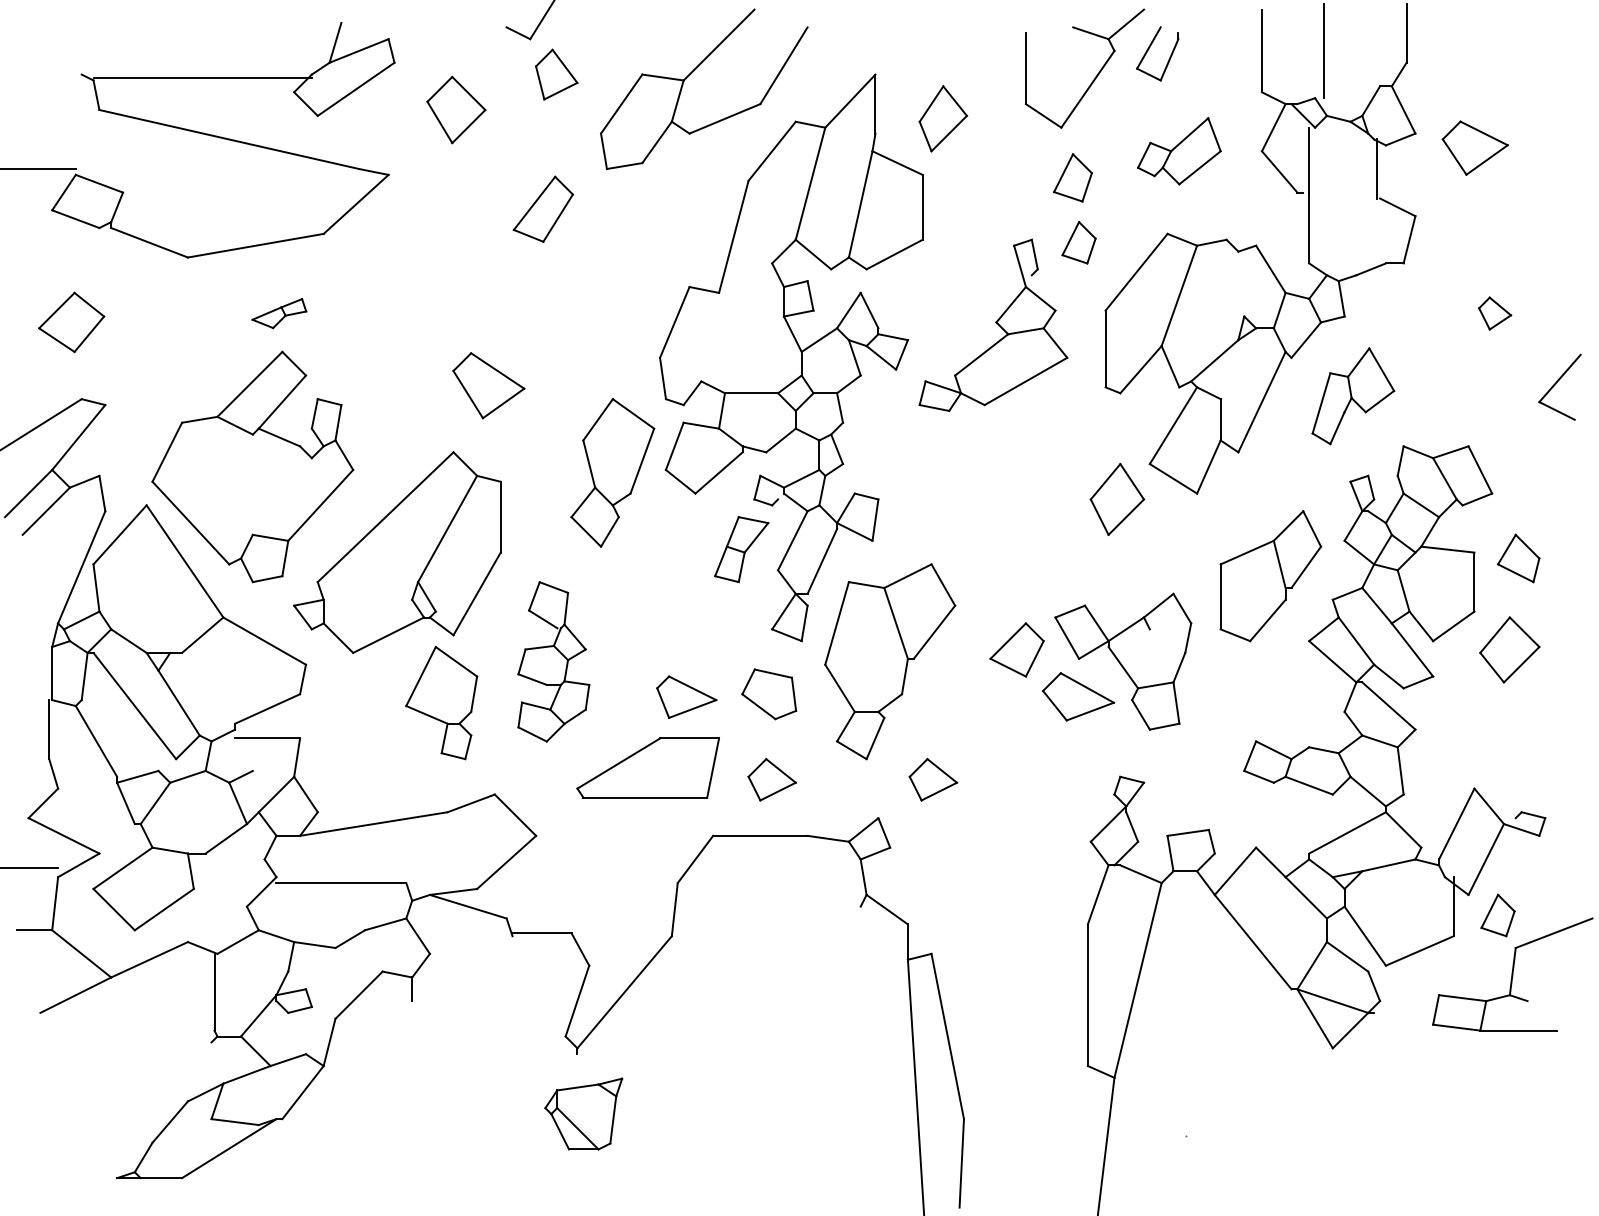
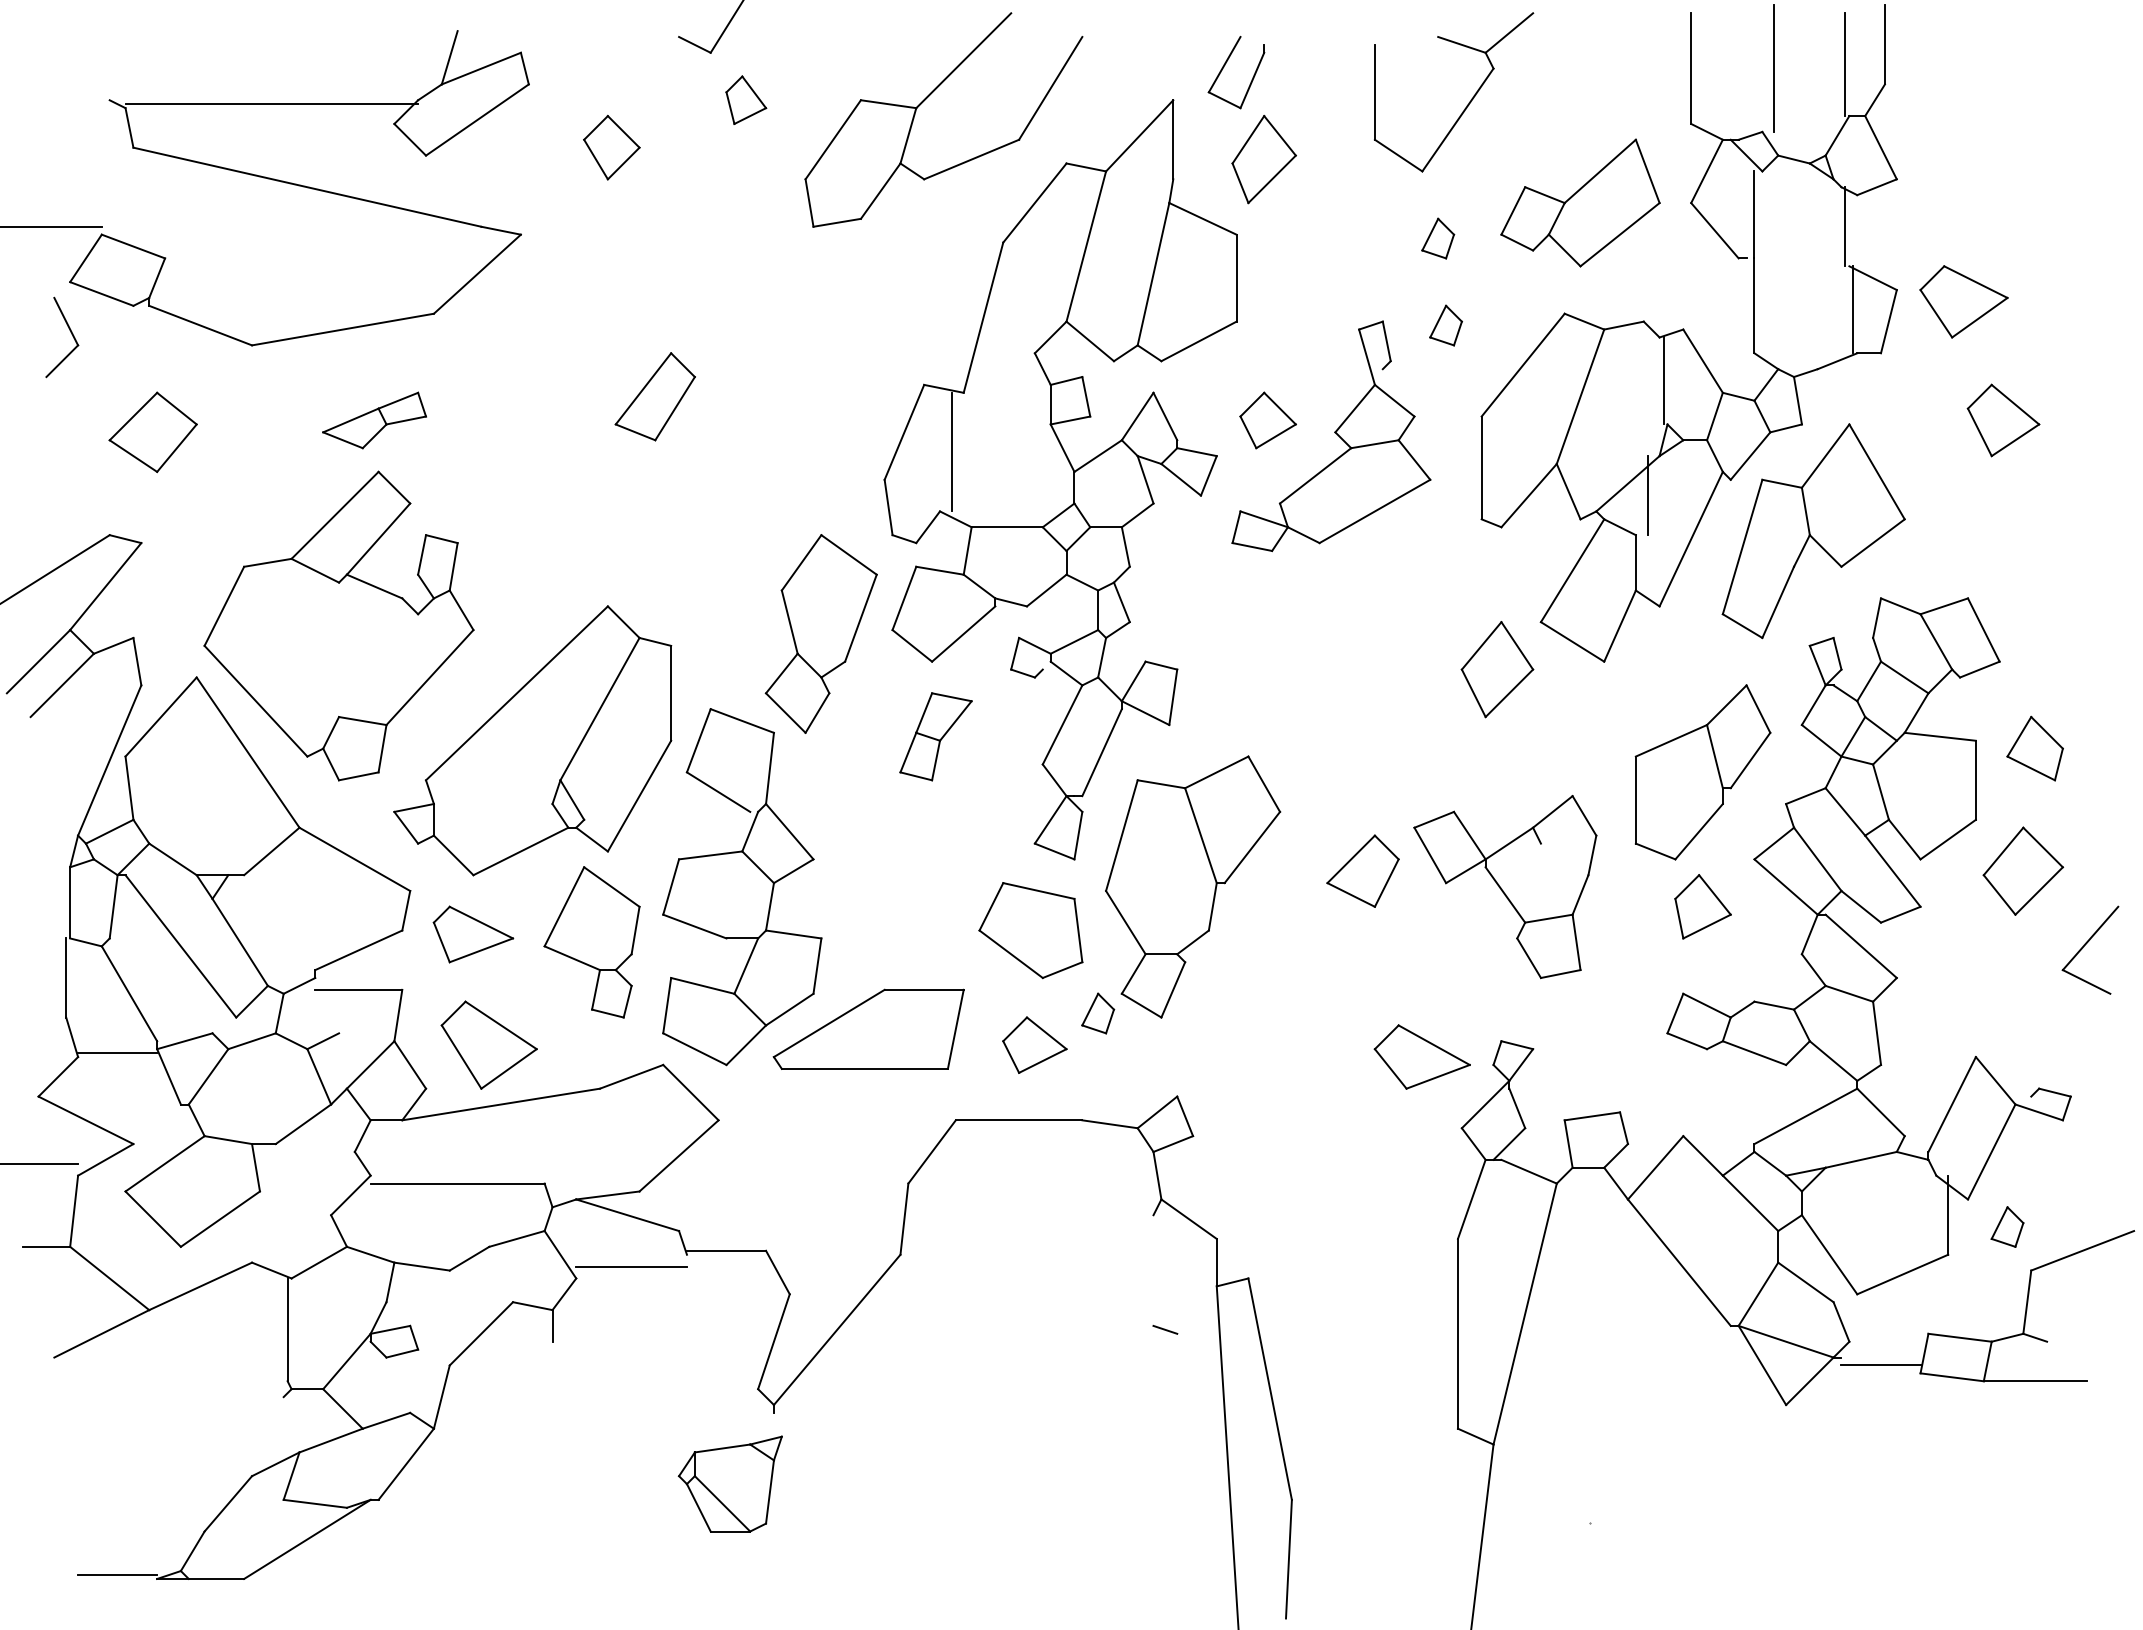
line: (1377, 47) -> (1845, 64), added
part: (1148, 50) -> (1224, 67), moved
part: (556, 74) -> (746, 99), size x0.71
part: (456, 109) -> (611, 147), size x0.71
part: (1474, 147) -> (1963, 301), moved
part: (1179, 150) -> (1580, 202), size x1.43
part: (1073, 177) -> (1438, 238), size x0.62
part: (542, 209) -> (654, 396), moved
line: (1383, 230) -> (1853, 309), added
part: (1078, 242) -> (1445, 325), size x0.71
part: (52, 247) -> (70, 332), added
line: (1241, 283) -> (1663, 380), added
part: (279, 313) -> (374, 420), size x1.43
part: (945, 313) -> (1267, 420), added
part: (1495, 313) -> (2003, 420), size x1.67
part: (71, 322) -> (152, 432), moved
line: (709, 336) -> (951, 451), added
line: (1229, 369) -> (1647, 495), added
part: (1556, 382) -> (2086, 944), moved
part: (488, 385) -> (488, 1044), moved
part: (1353, 396) -> (1813, 531), size x1.67
part: (741, 549) -> (935, 736), moved
part: (553, 662) -> (742, 887), size x1.67
part: (1270, 676) -> (1702, 906), added
part: (768, 694) -> (1030, 930), size x1.43
part: (1077, 696) -> (1421, 1056), moved
part: (686, 697) -> (473, 934), moved
part: (819, 756) -> (1098, 1013), added
part: (933, 779) -> (1250, 1044), removed
line: (87, 785) -> (117, 1053), added
part: (1498, 915) -> (2007, 1226), size x0.71
line: (471, 944) -> (631, 1266), added
line: (869, 991) -> (1165, 1329), added
line: (1403, 1018) -> (1880, 1365), added
part: (583, 1113) -> (729, 1483), moved
line: (87, 1175) -> (117, 1575), added

